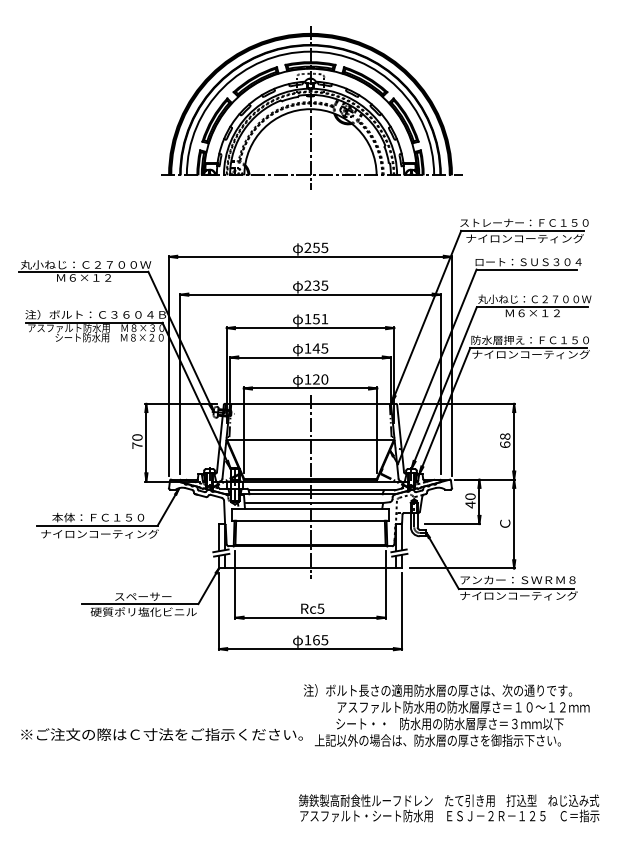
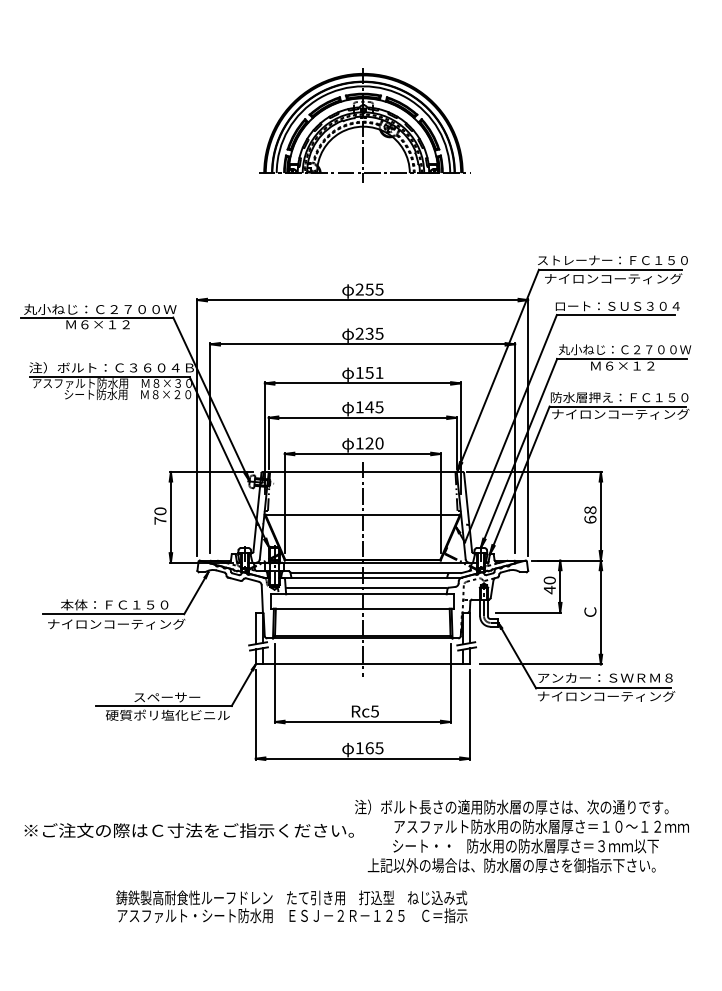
part: (311, 107) -> (364, 125), size x0.6
text: (161, 734) -> (188, 830), moved
text: (448, 808) -> (291, 906), moved

